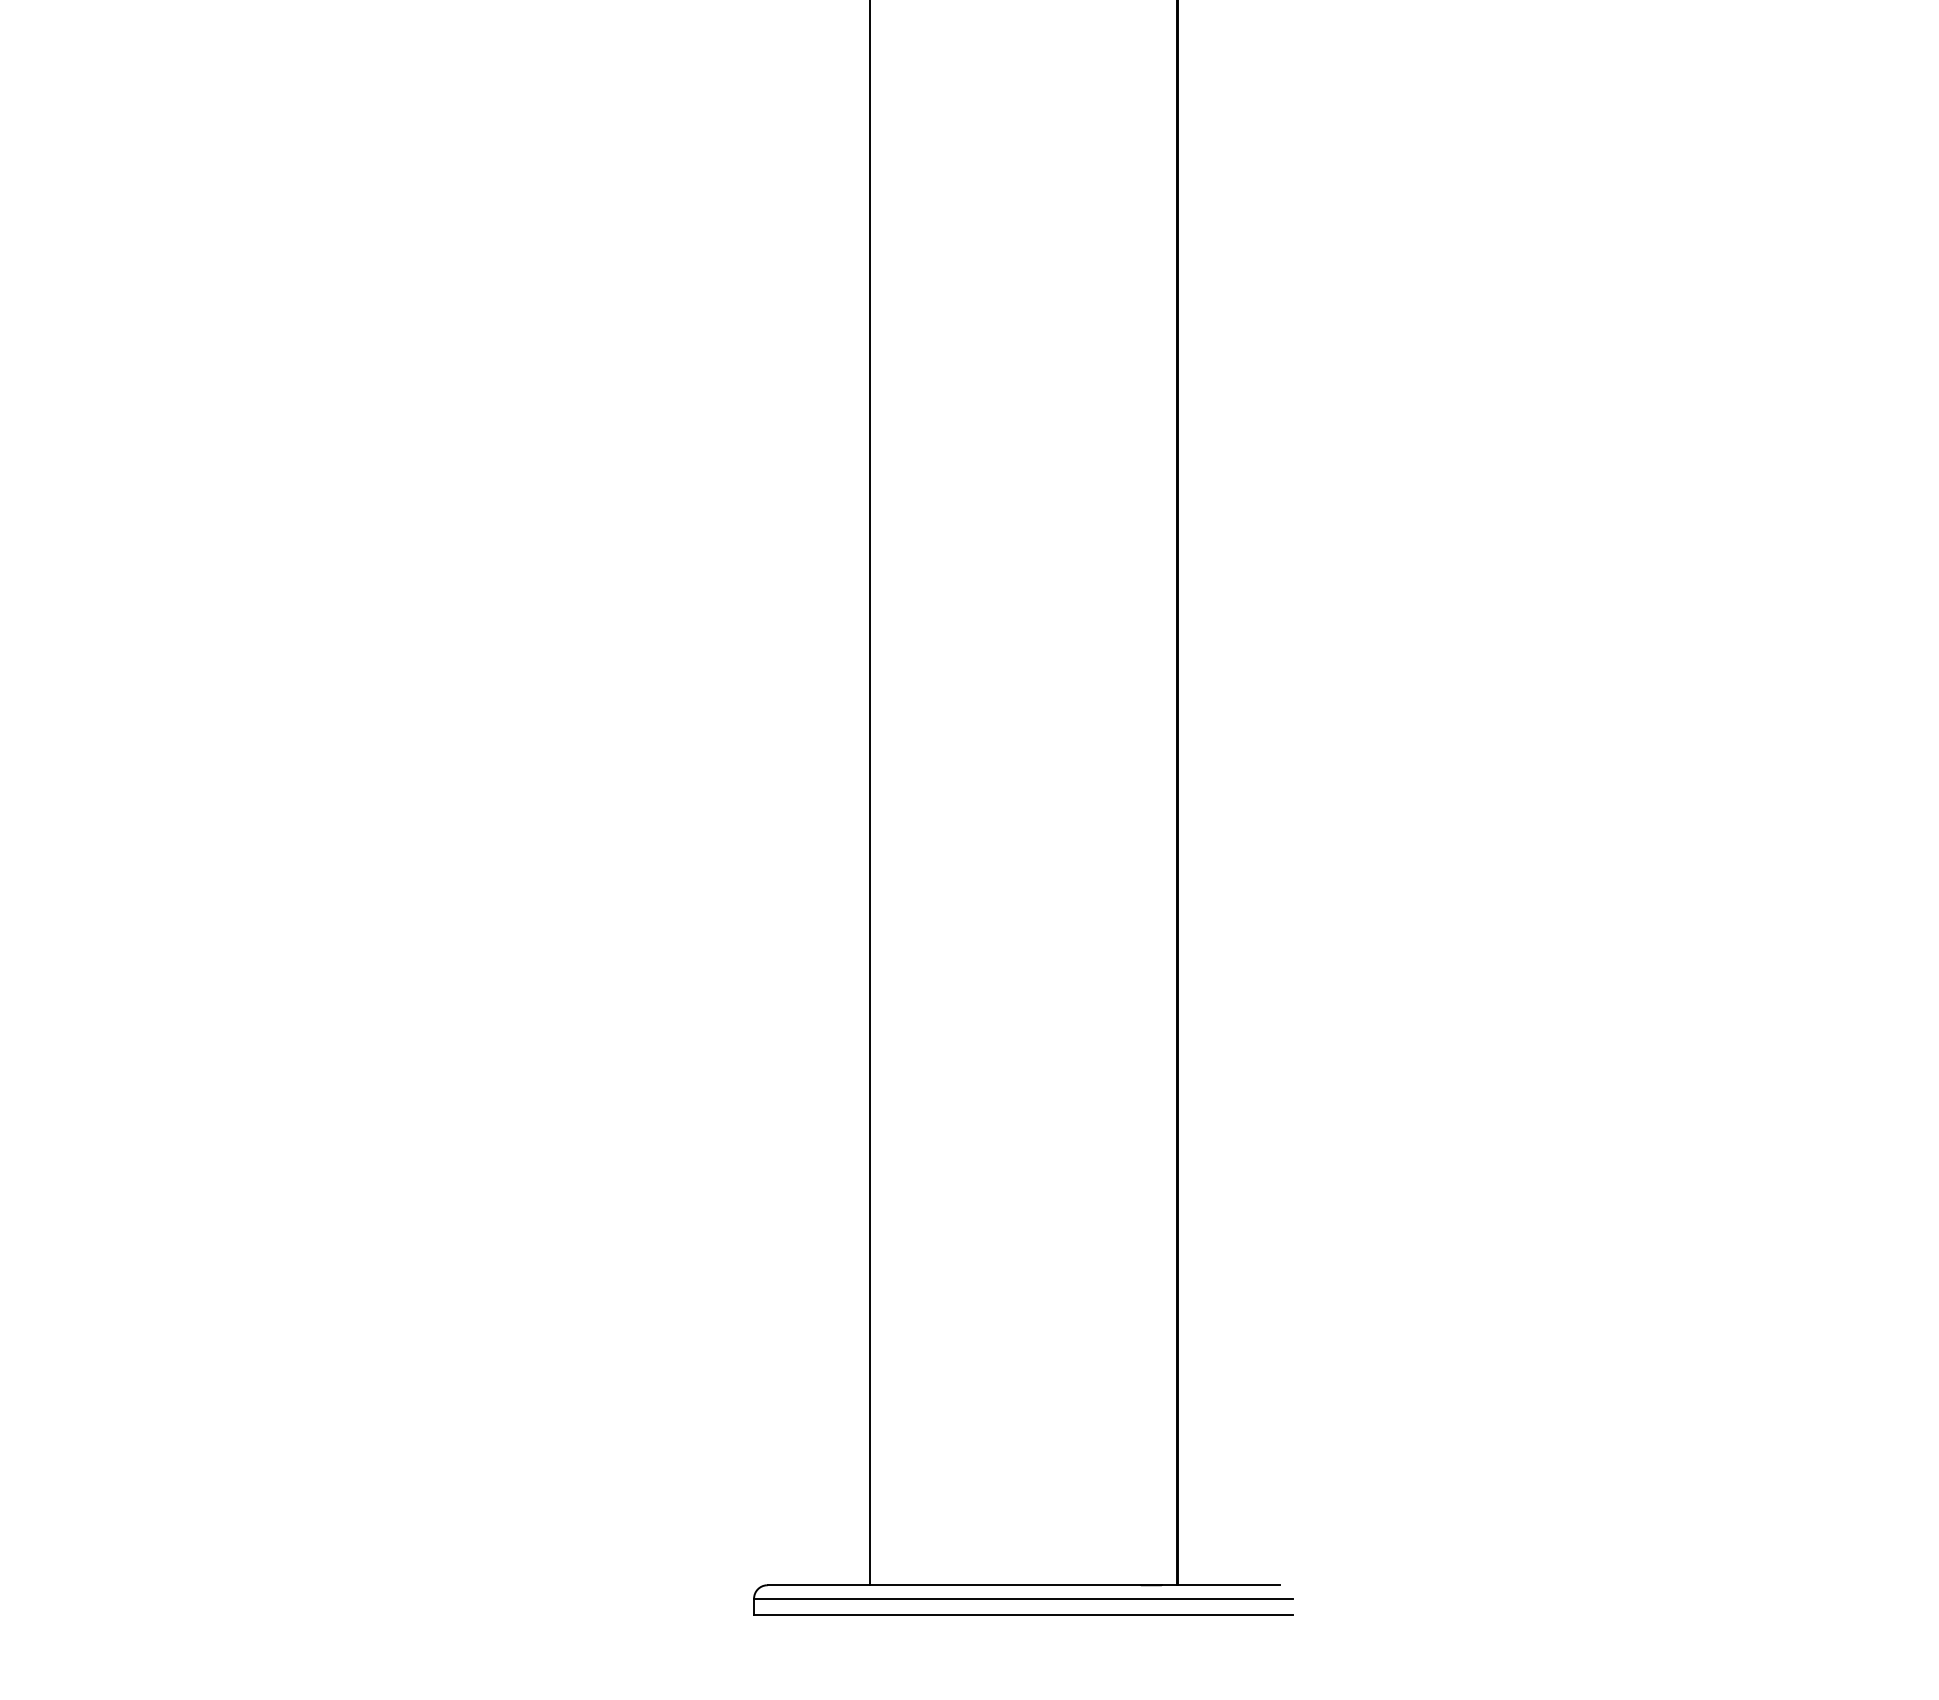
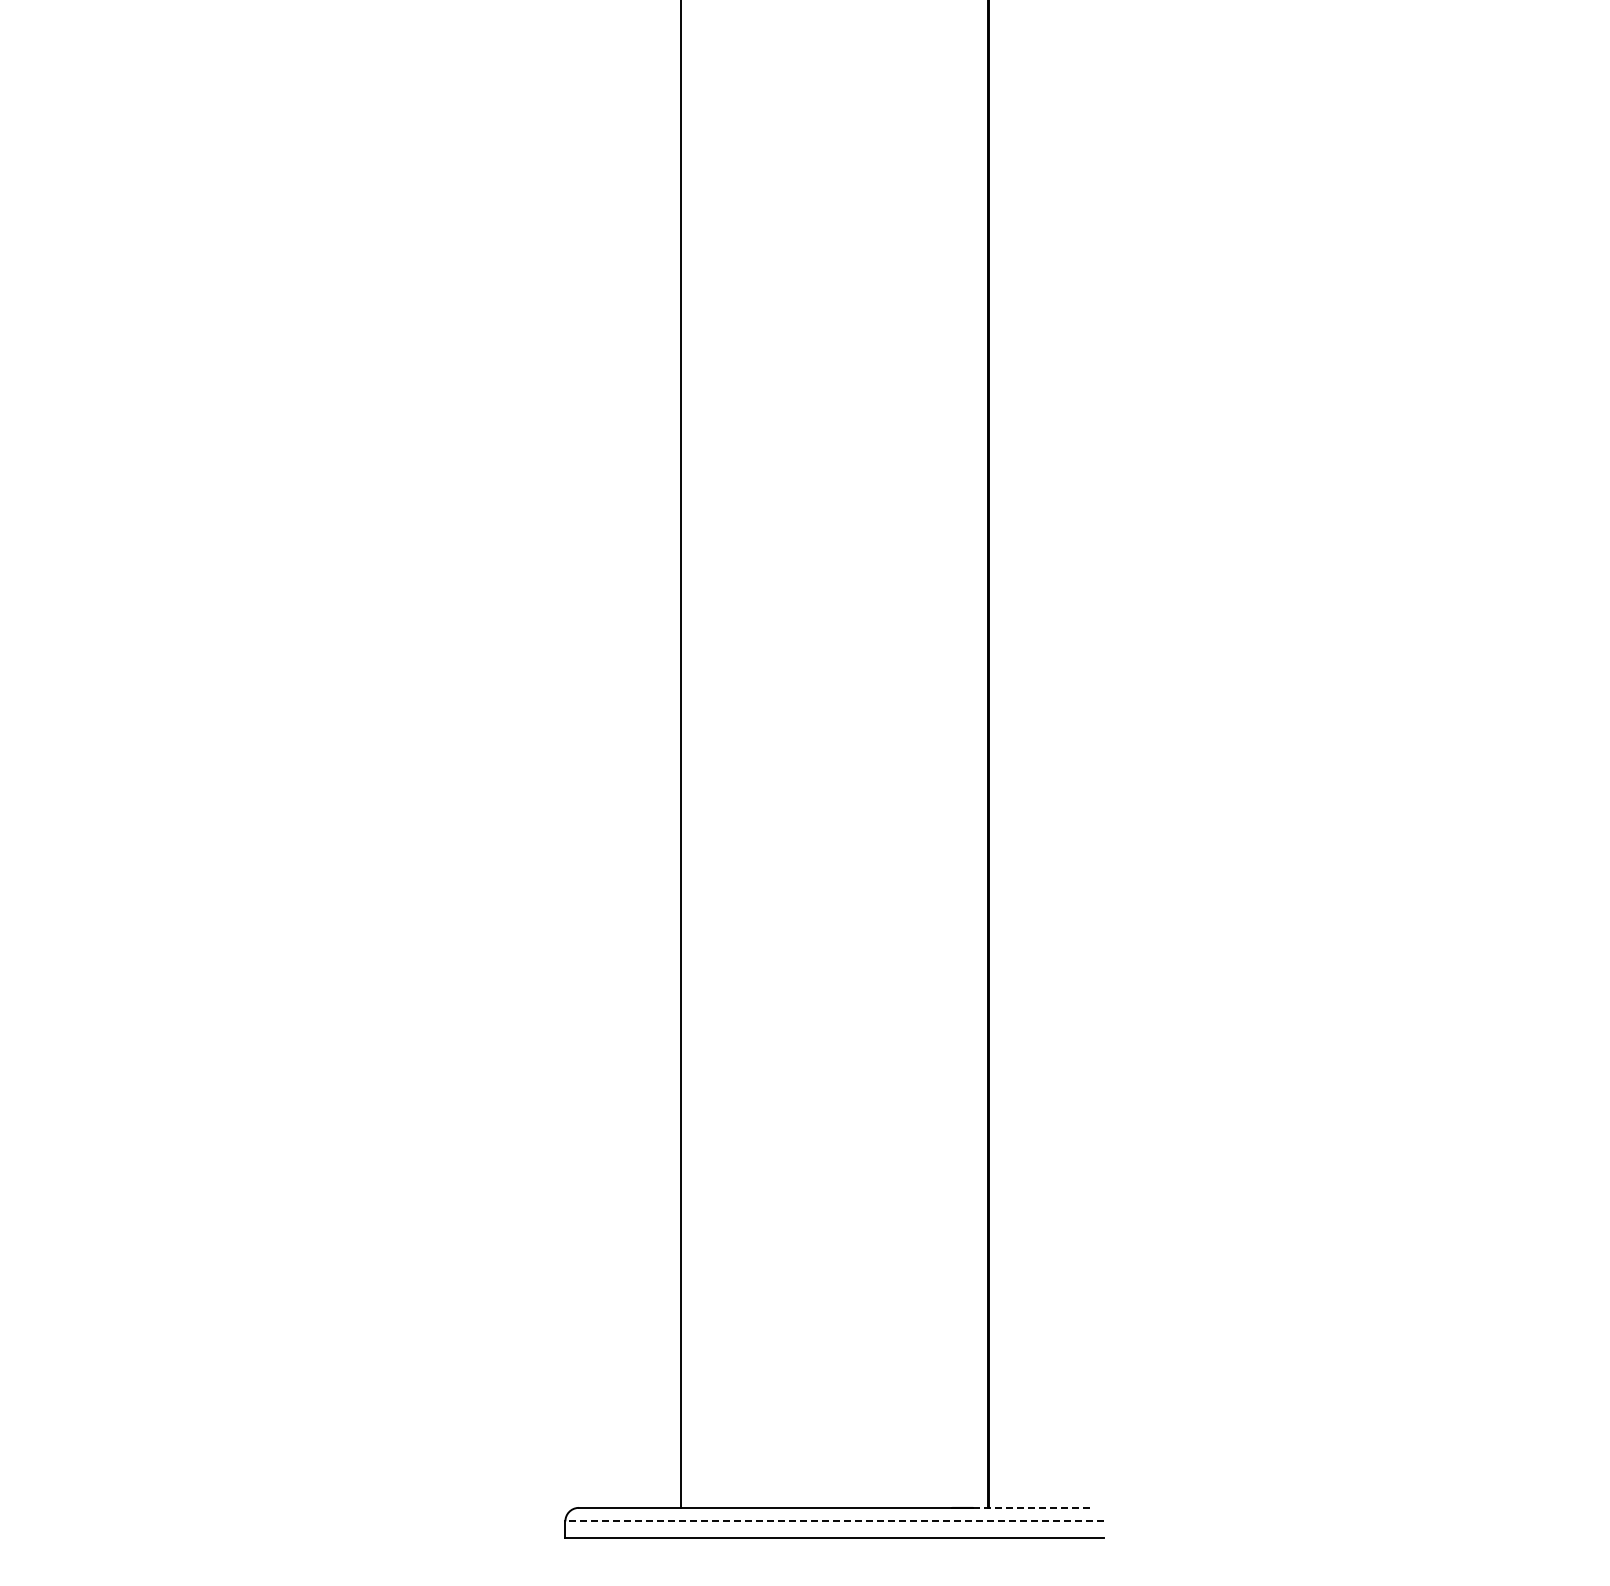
line: (1220, 1585) -> (1031, 1508), solid -> dashed
line: (1023, 1598) -> (834, 1521), solid -> dashed

